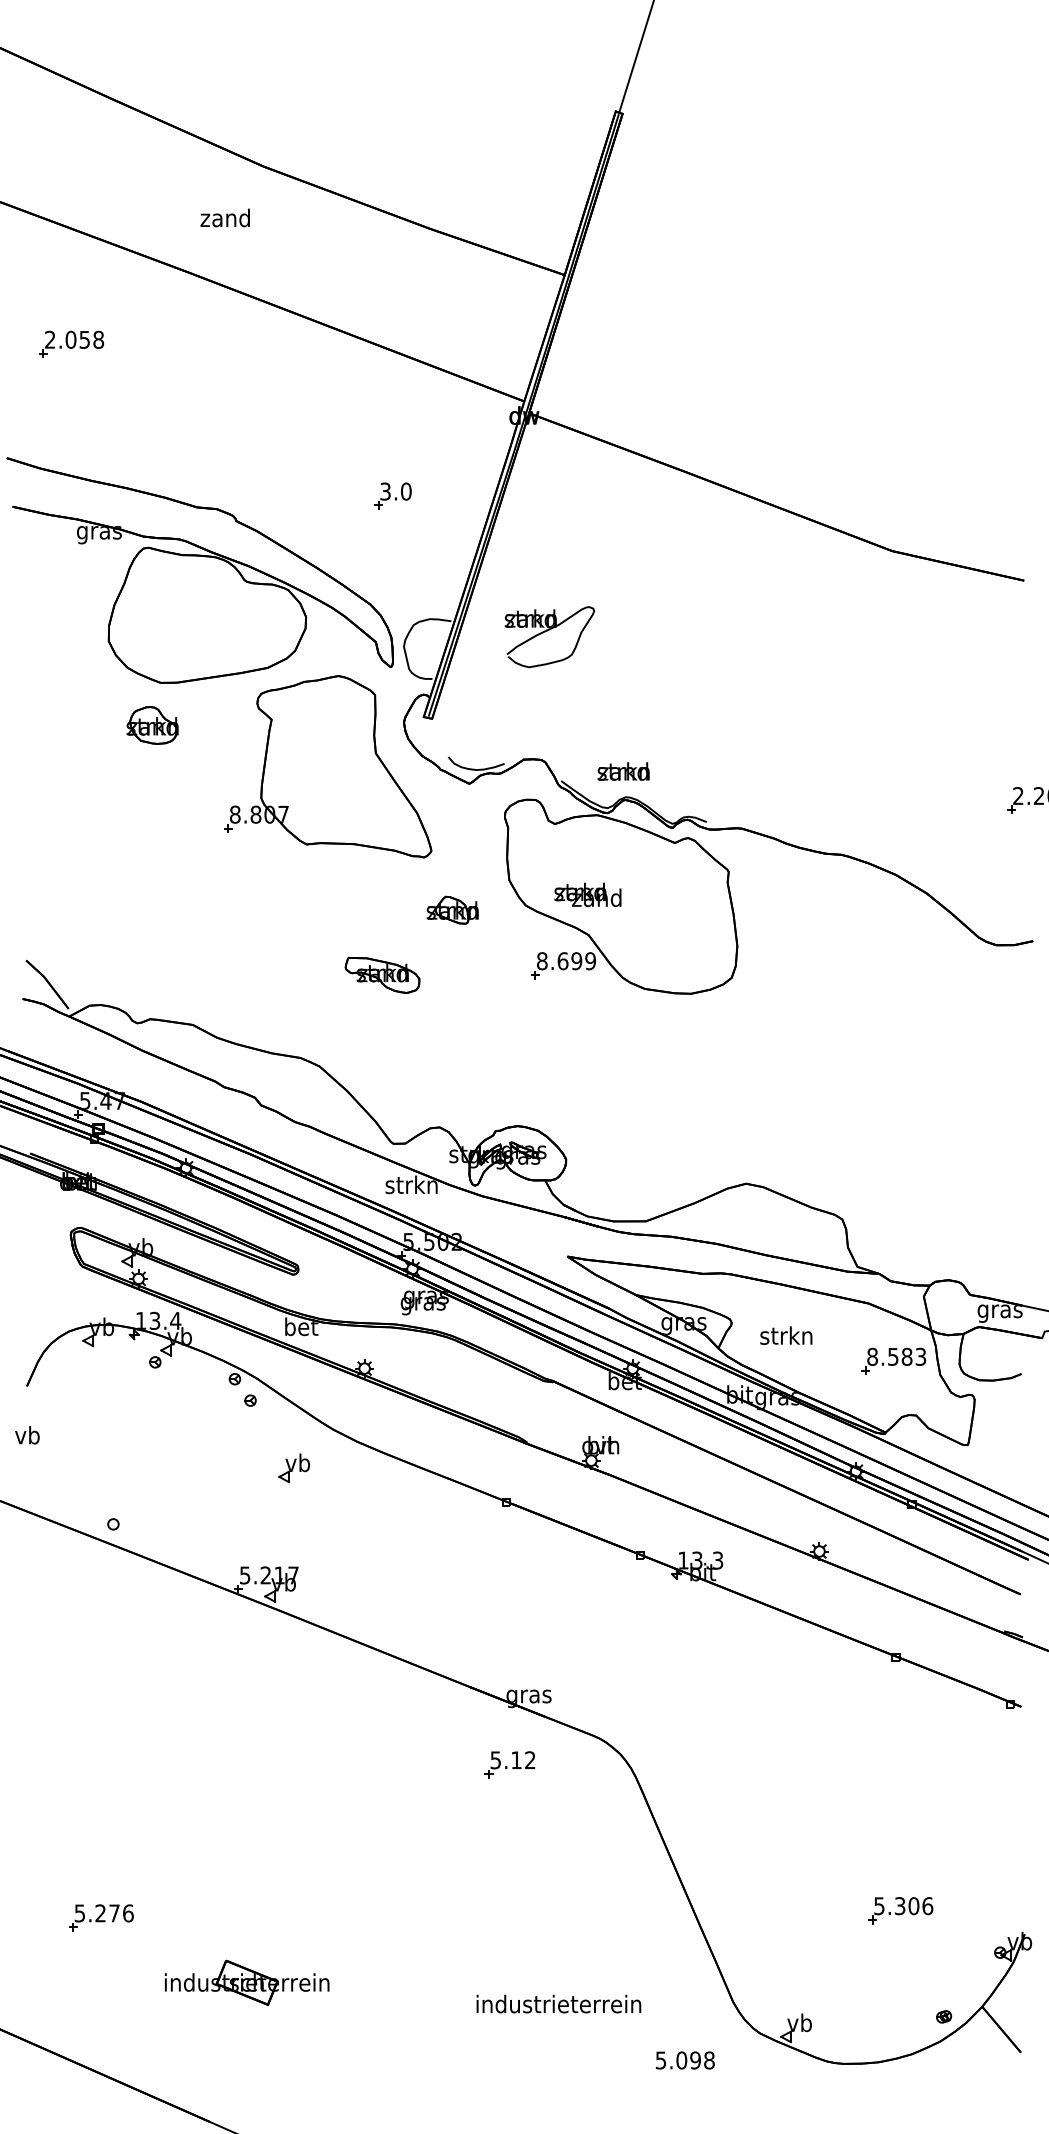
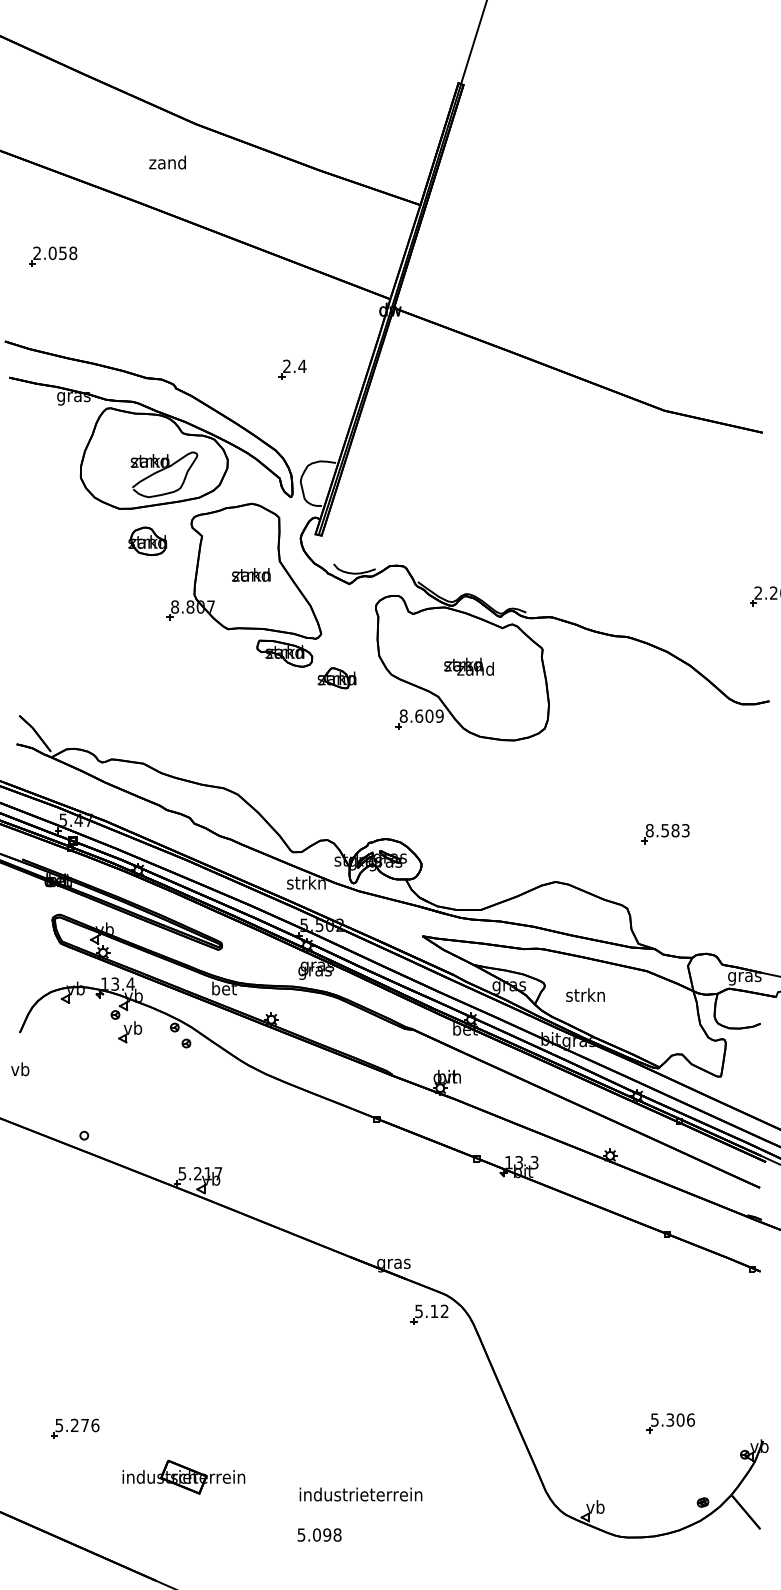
text: (395, 491) -> (294, 366), 3.0 -> 2.4
part: (547, 631) -> (162, 470), moved
part: (152, 725) -> (147, 541), moved
text: (623, 771) -> (251, 574), moved
text: (587, 894) -> (468, 666), moved
text: (576, 961) -> (429, 716), 8.699 -> 8.609
part: (382, 975) -> (284, 653), moved
part: (893, 1360) -> (665, 833), moved
part: (293, 1468) -> (129, 1032), moved
part: (509, 1764) -> (429, 1314), moved
text: (558, 2003) -> (360, 1494), moved
text: (685, 2060) -> (319, 1535), moved

